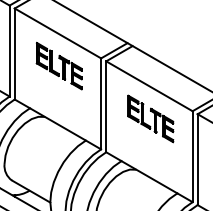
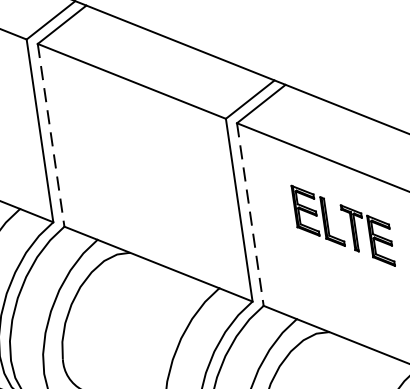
line: (14, 54) -> (50, 136), solid -> dashed
part: (58, 65) -> (142, 145), removed
line: (106, 107) -> (251, 215), solid -> dashed

